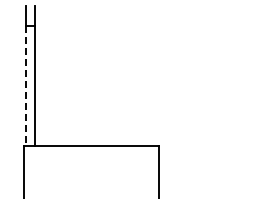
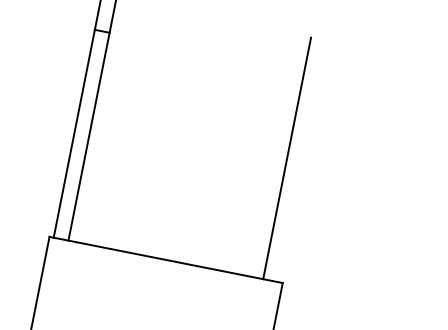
line: (147, 76) -> (286, 158), added
line: (26, 86) -> (74, 134), dashed -> solid

